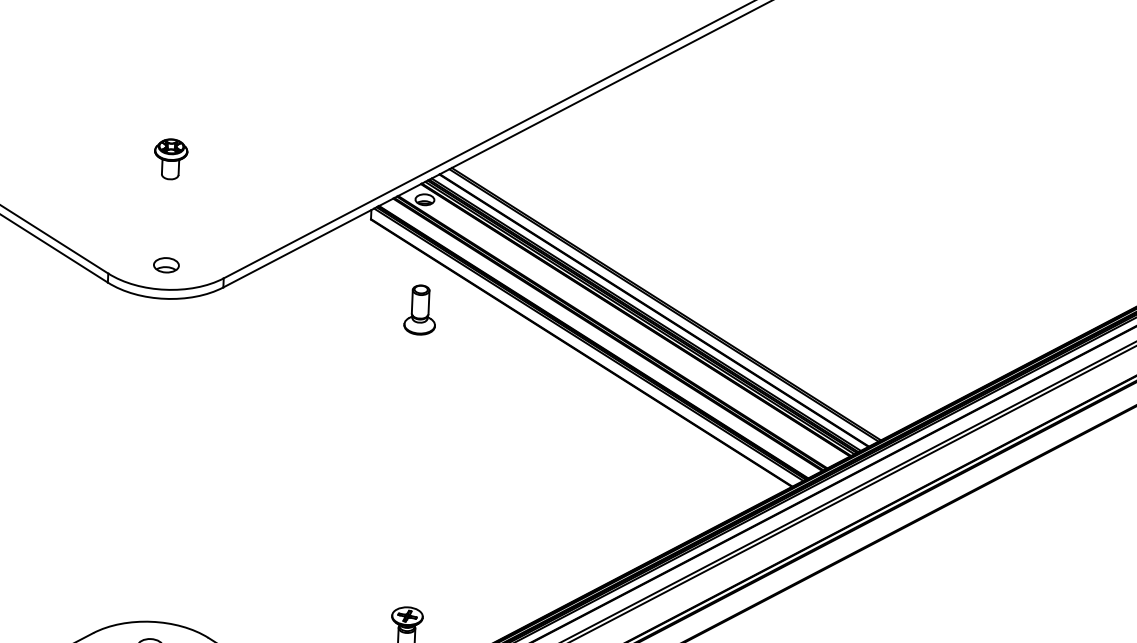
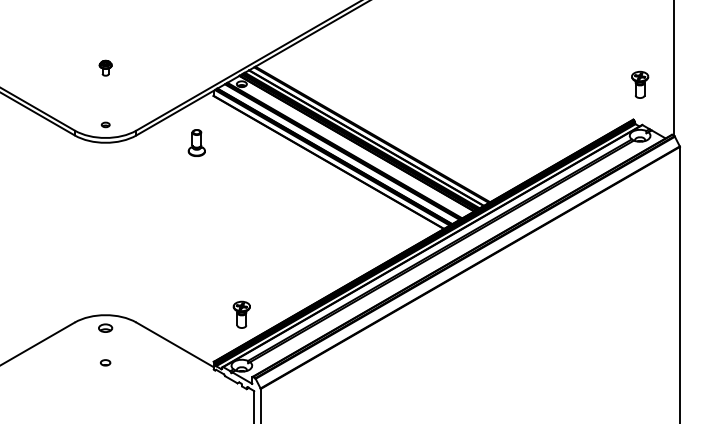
part: (170, 157) -> (105, 67), size x0.7
part: (166, 264) -> (105, 124), size x0.6
part: (419, 308) -> (196, 142), moved

